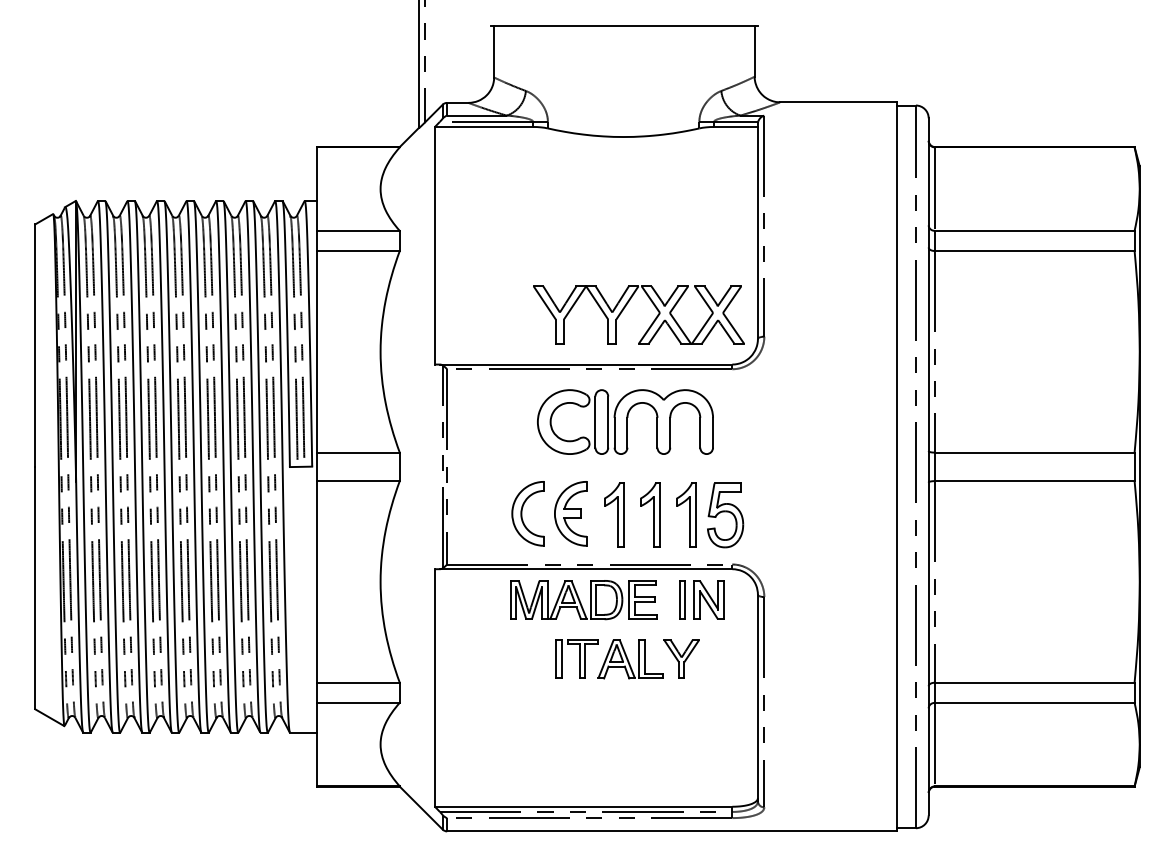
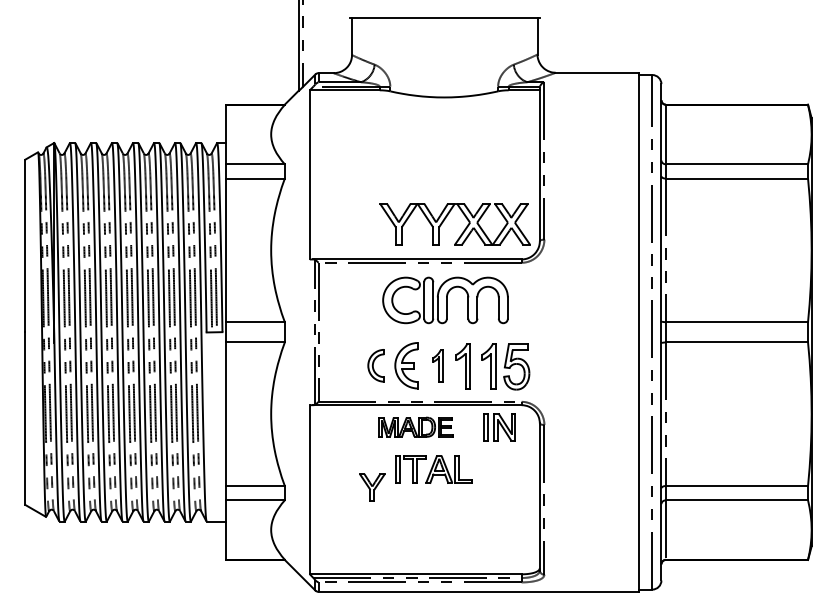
part: (527, 513) -> (375, 365), size x0.7
part: (614, 514) -> (437, 366), size x0.7
part: (583, 600) -> (415, 427), size x0.7
part: (681, 658) -> (372, 487), moved

